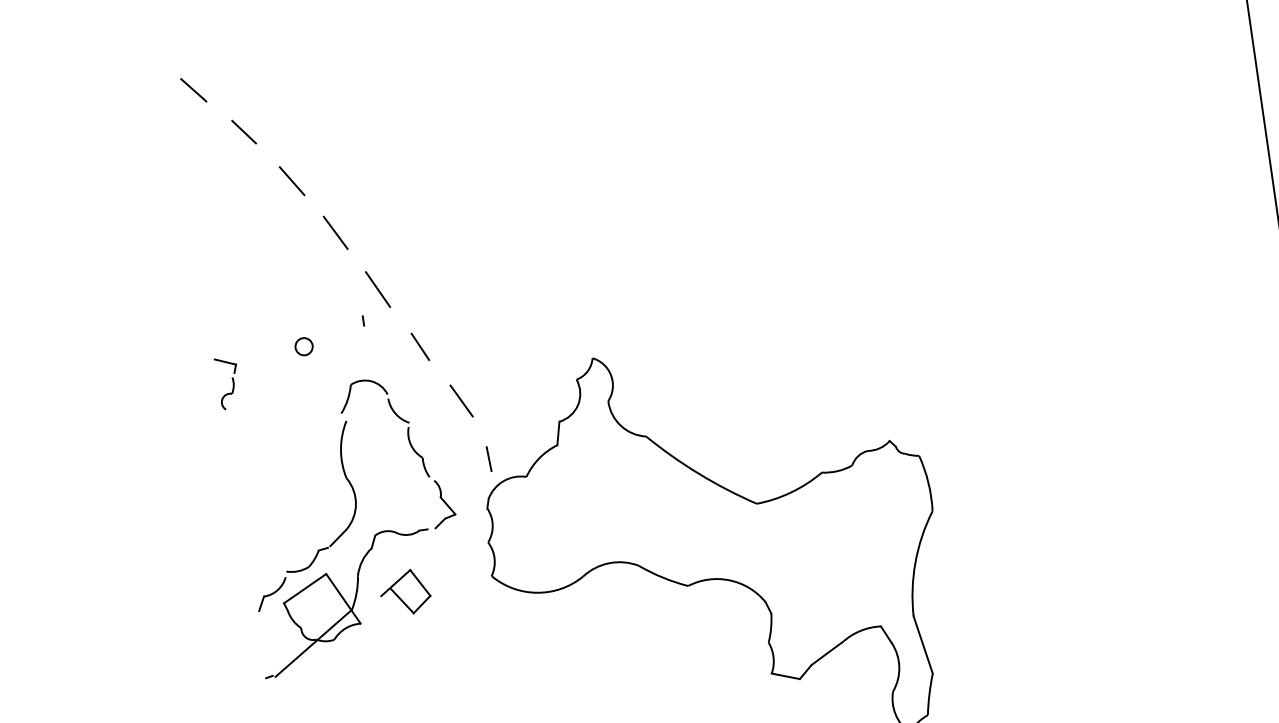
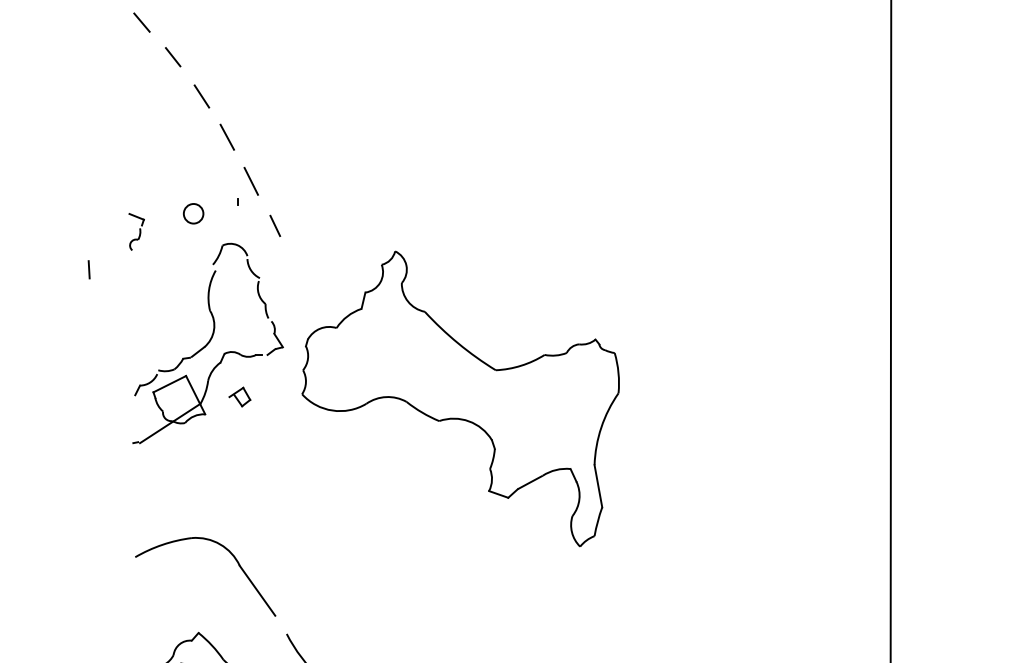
circle: (304, 347) -> (193, 214), size x1.6
line: (461, 401) -> (298, 268), removed
line: (488, 458) -> (88, 269), moved
part: (404, 591) -> (239, 396), size x0.6

